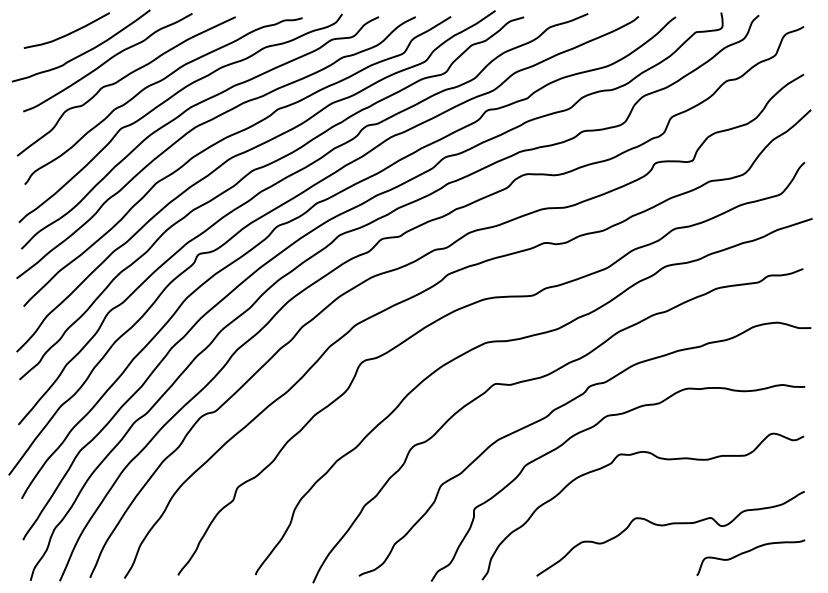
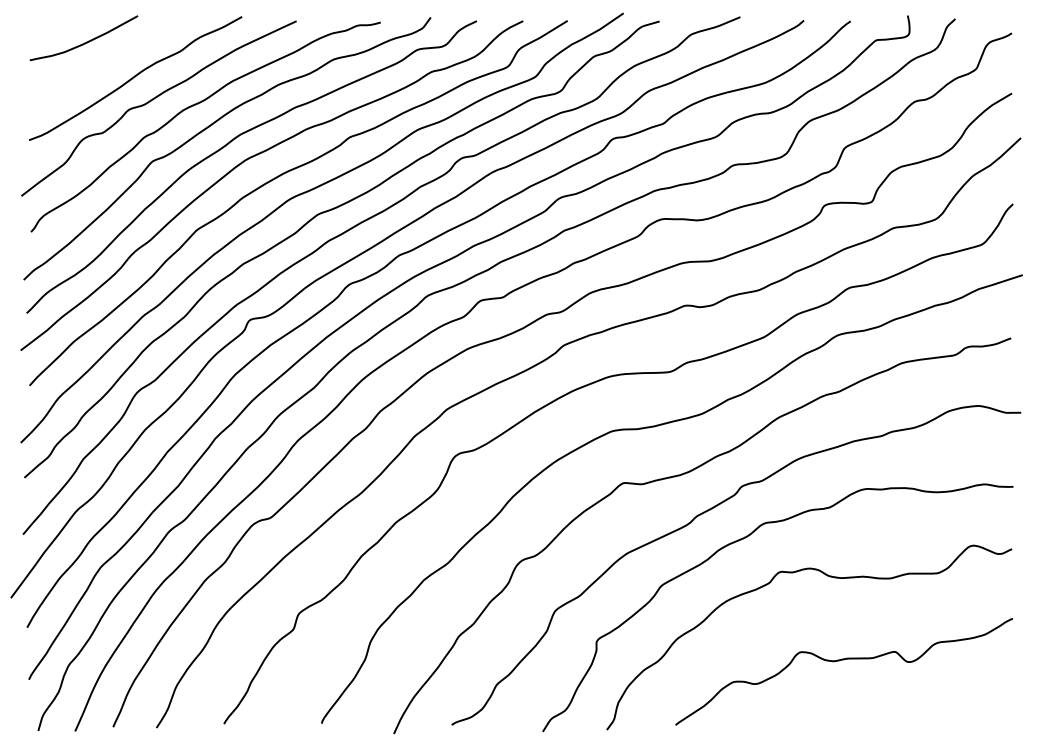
curve: (84, 52) -> (106, 65), removed
curve: (749, 551) -> (943, 694), removed

